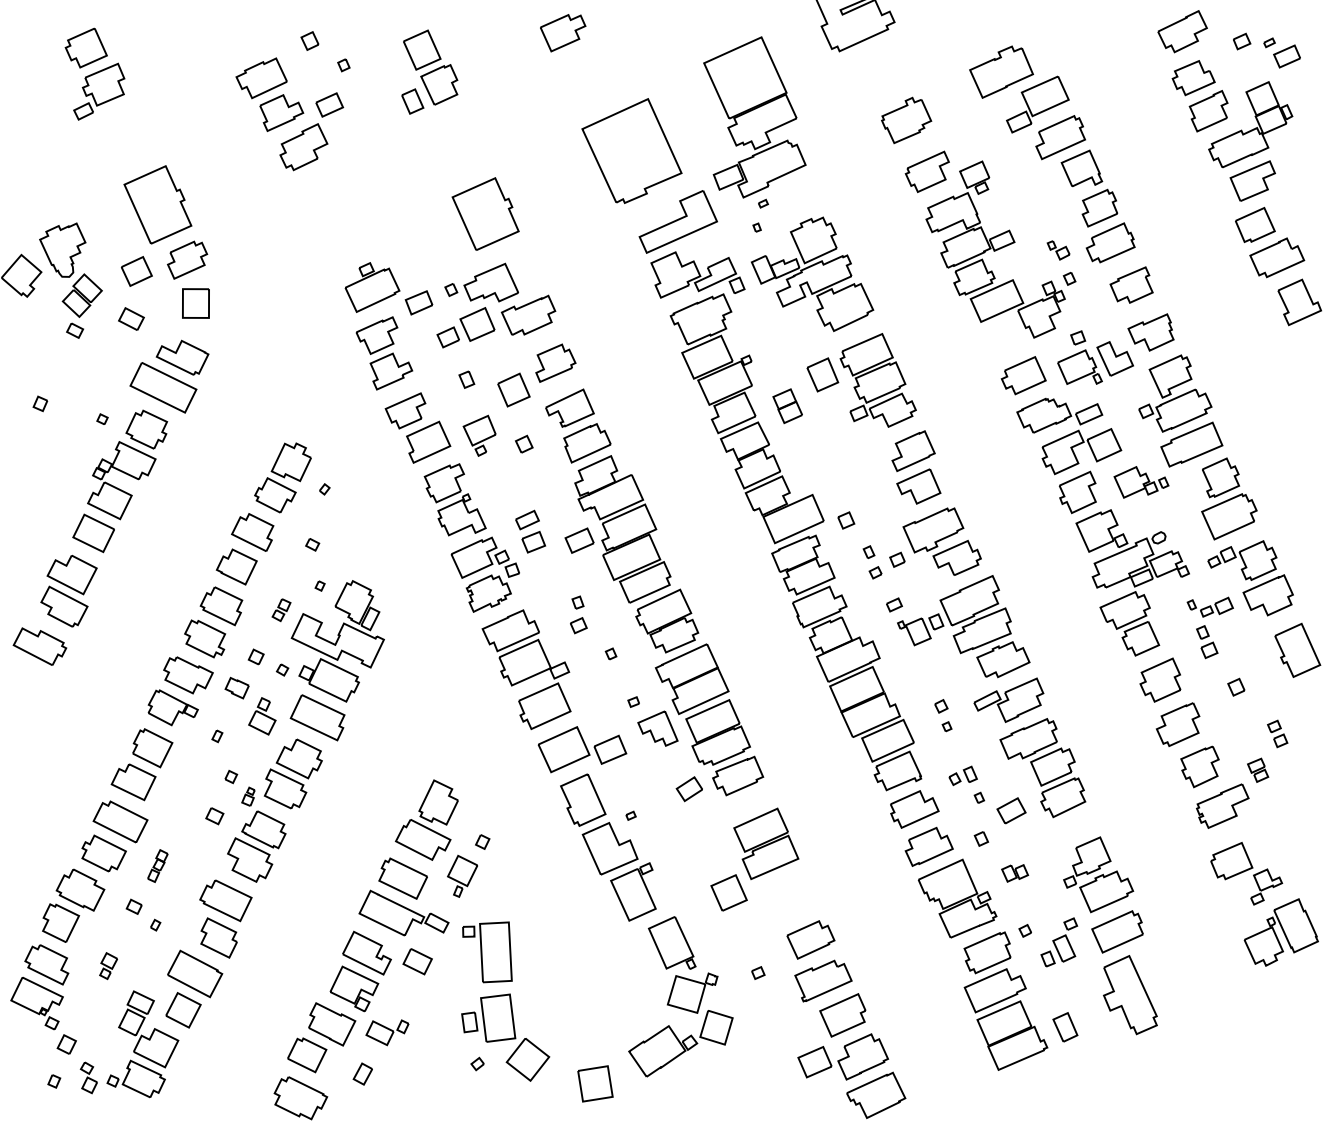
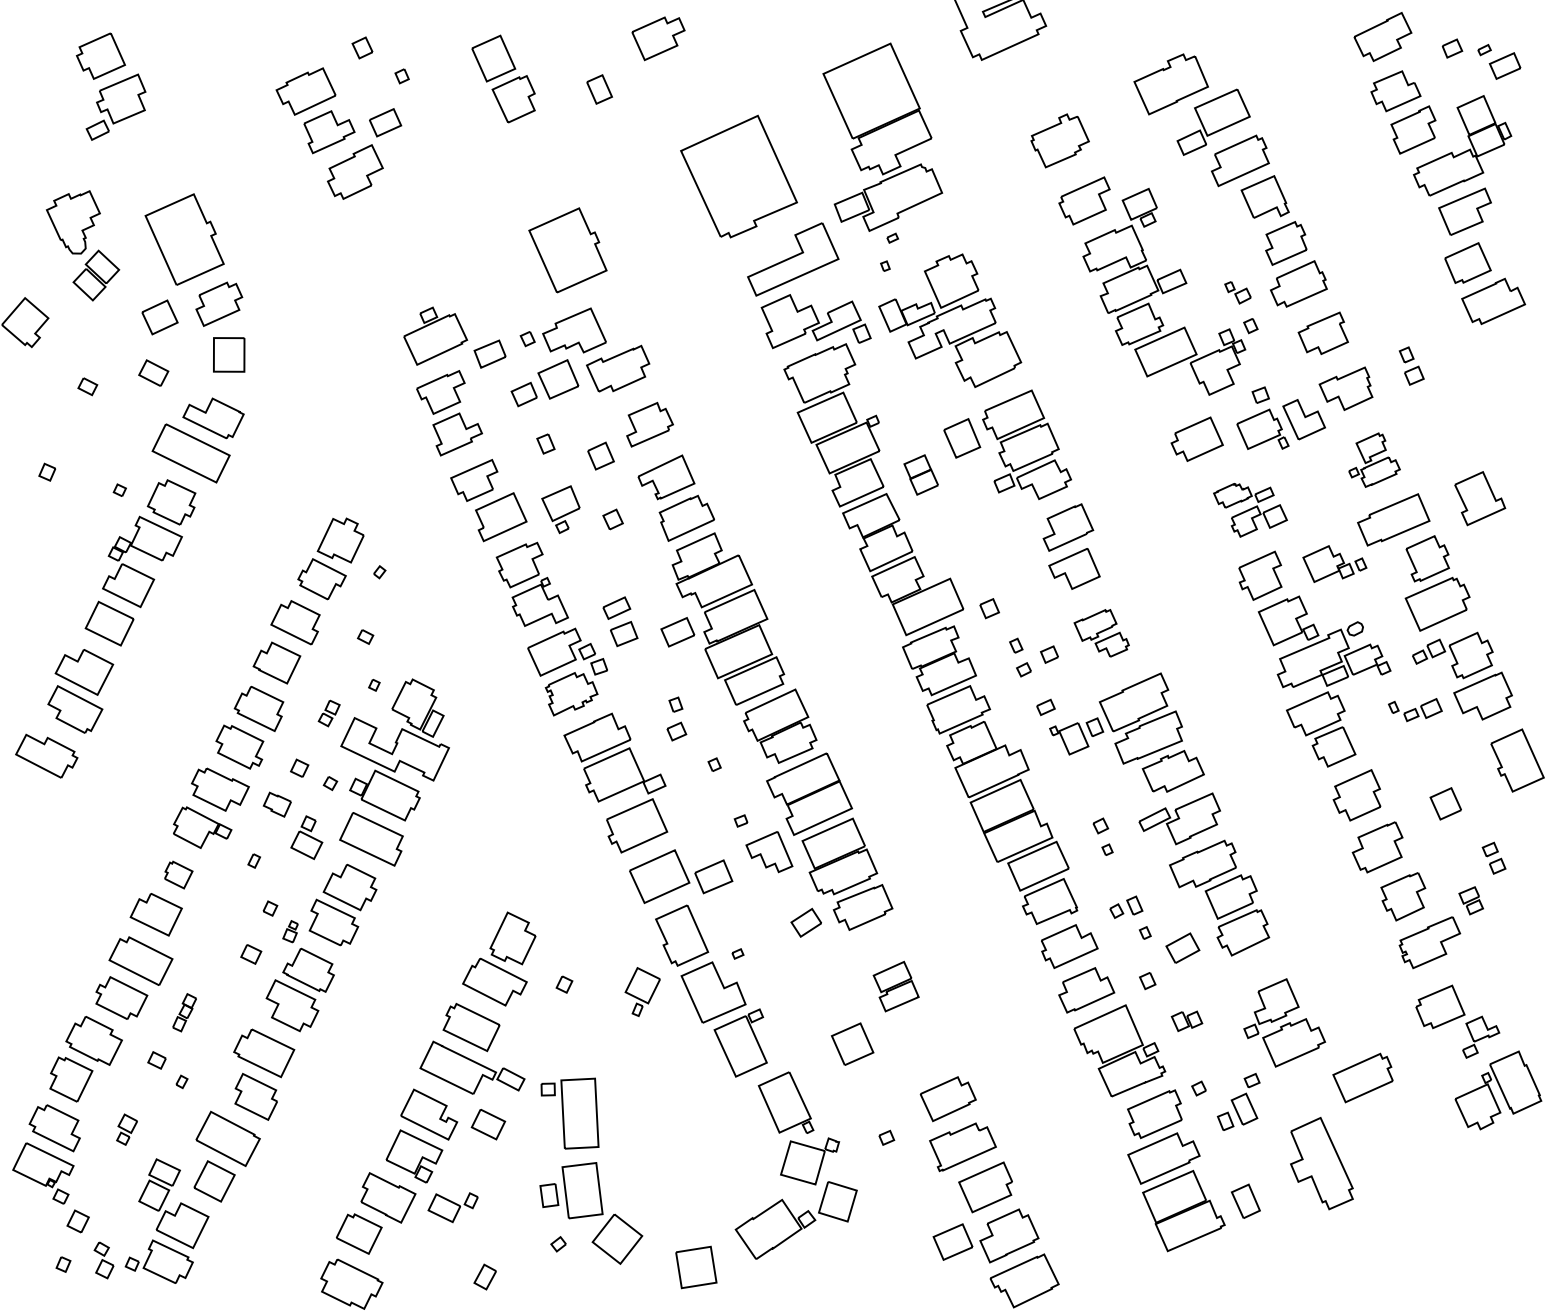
part: (412, 101) -> (599, 89), moved
part: (70, 269) -> (82, 244), moved
part: (1299, 302) -> (1479, 498), moved
part: (513, 389) -> (600, 455), size x0.7
part: (1175, 393) -> (1374, 460), size x0.6
part: (1069, 436) -> (1250, 510), size x0.6
part: (941, 541) -> (1101, 633), size x0.6
part: (1207, 642) -> (1412, 366), moved
part: (1236, 686) -> (1445, 802), size x1.6
part: (152, 748) -> (178, 875), size x0.6
part: (766, 843) -> (896, 986), size x0.6
part: (462, 875) -> (642, 991), moved
part: (1117, 931) -> (1362, 1077), moved
part: (362, 1073) -> (484, 1276), moved

